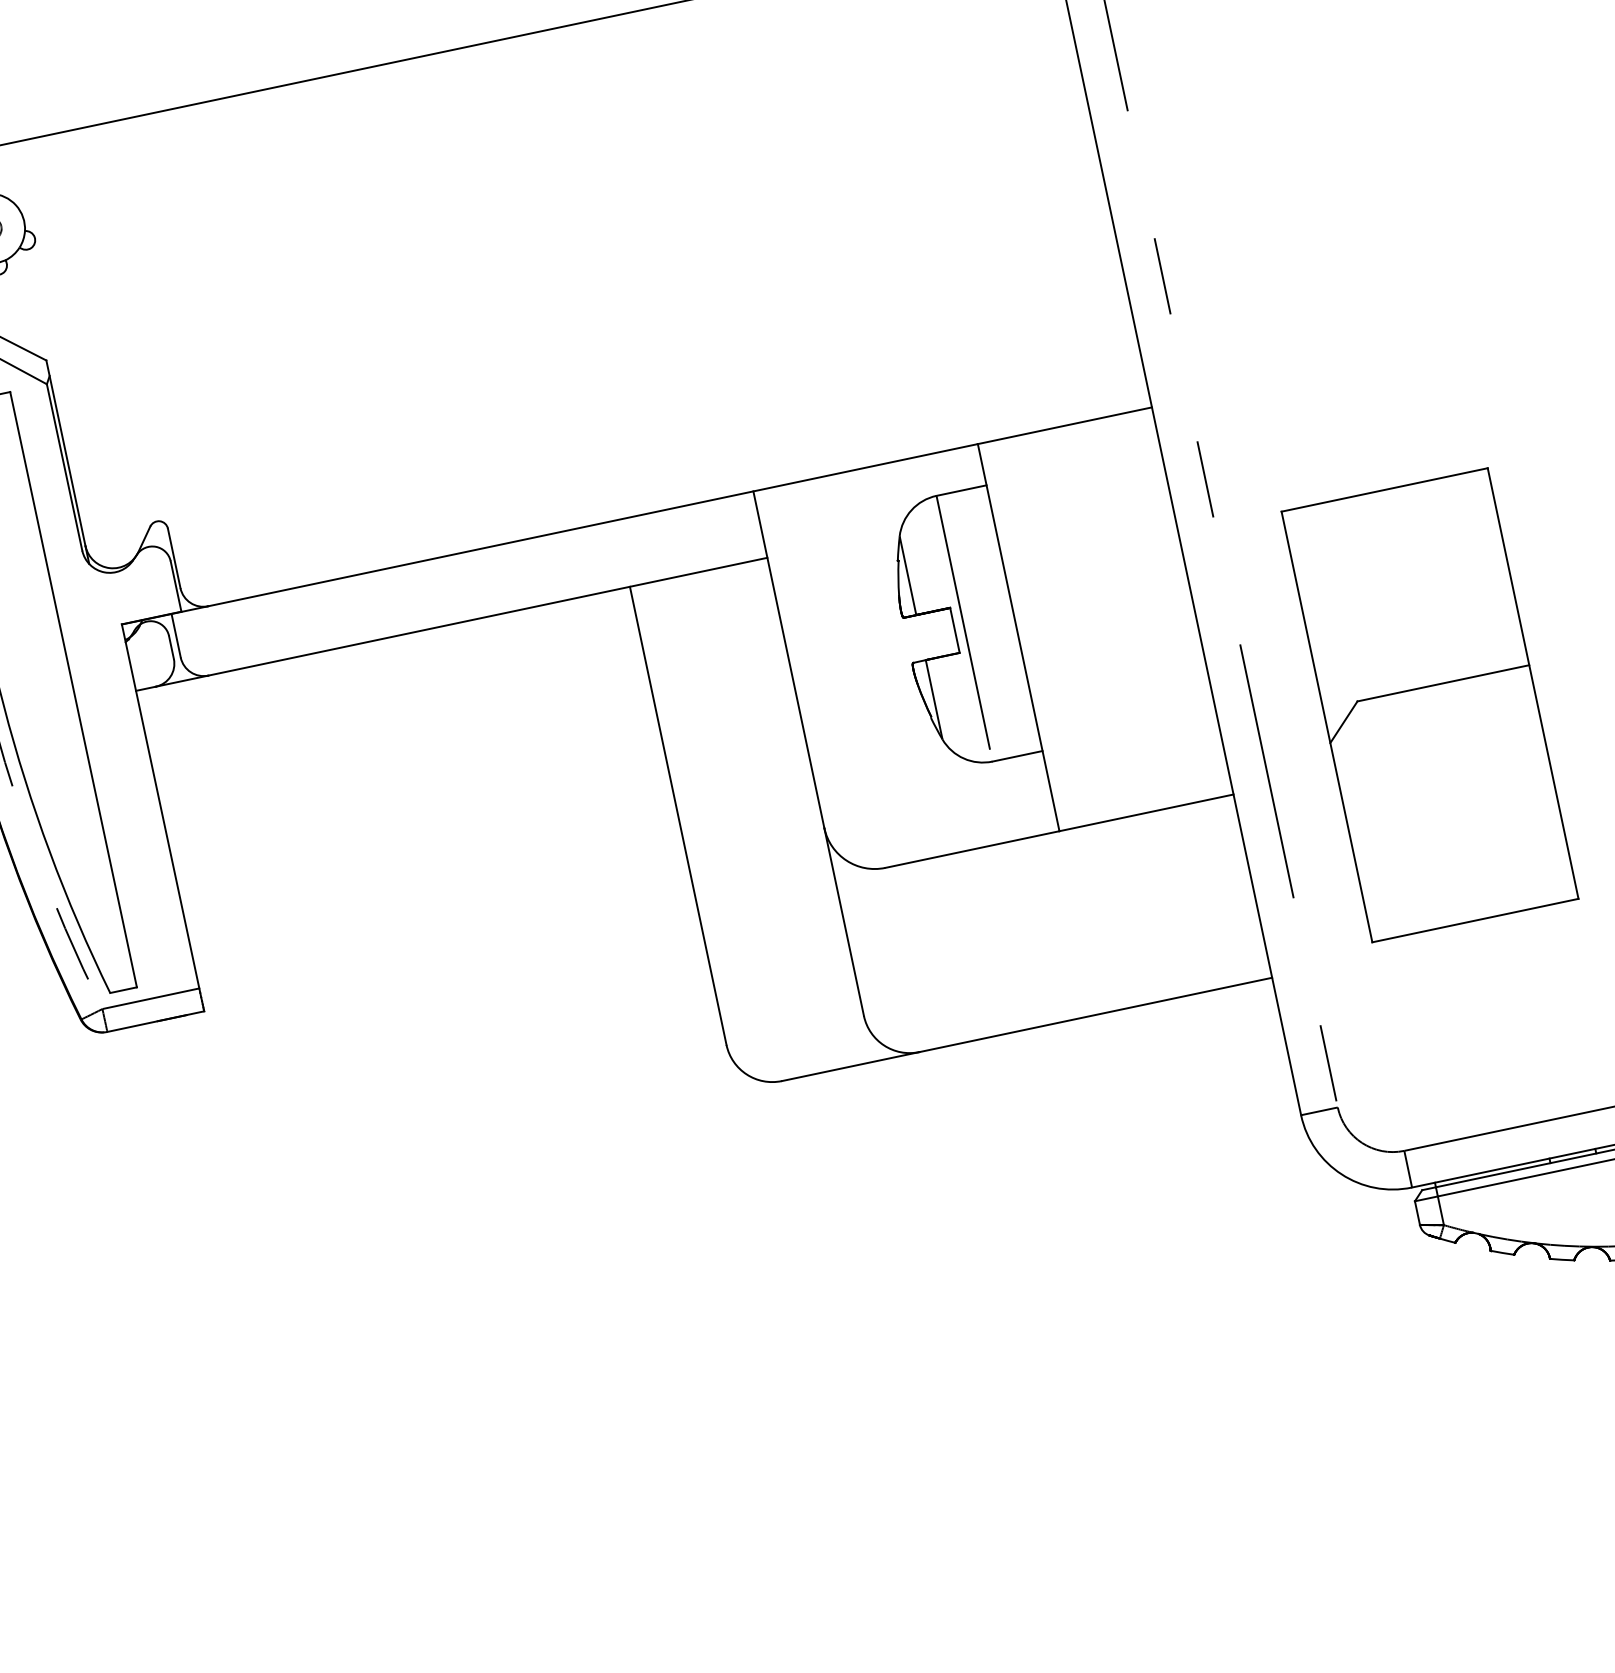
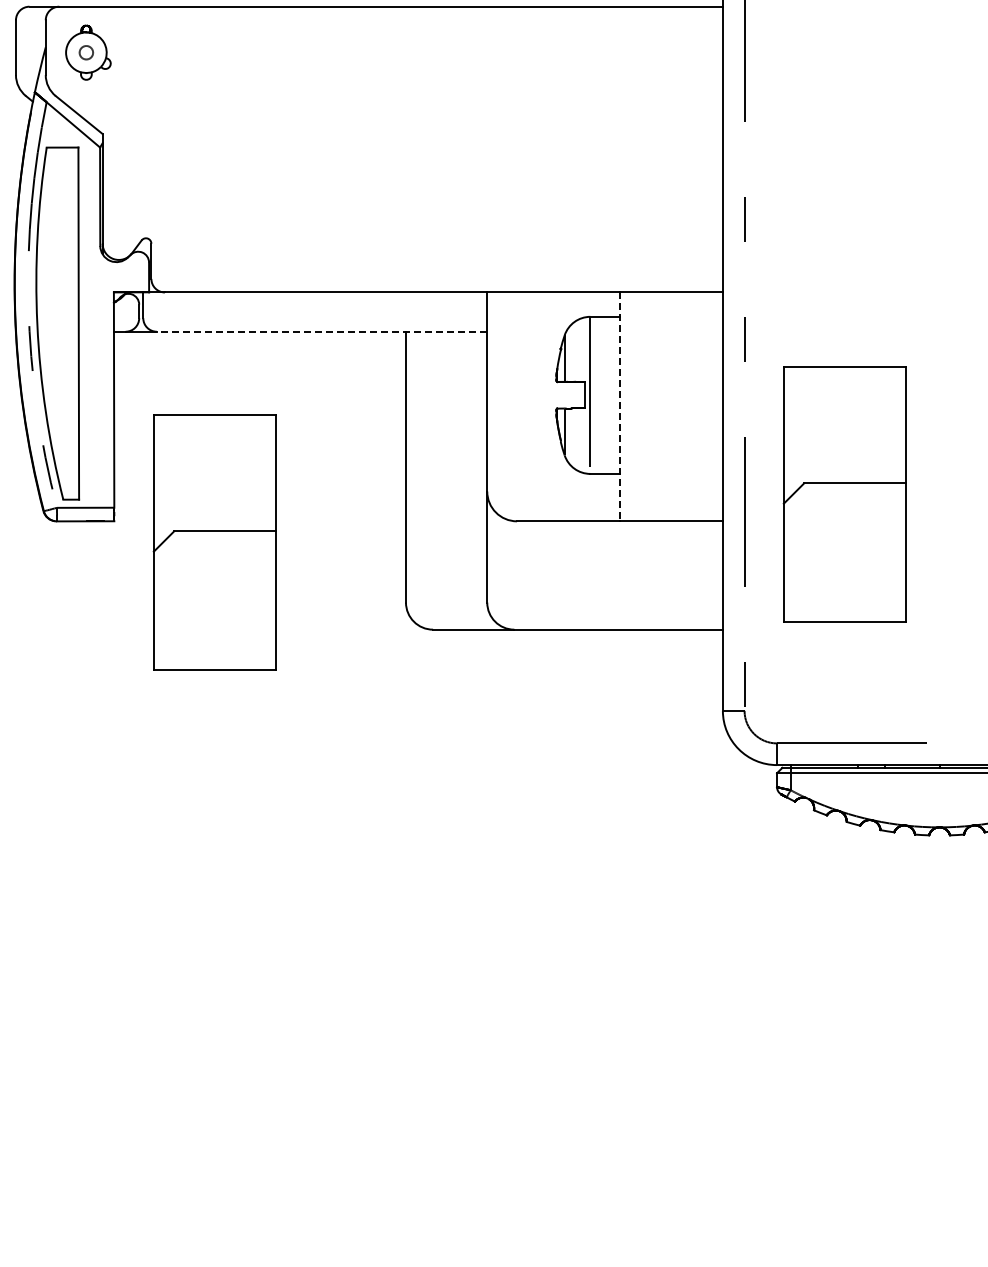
line: (486, 616) -> (321, 331), solid -> dashed
line: (1018, 638) -> (619, 407), solid -> dashed
part: (381, 1011) -> (214, 542), added

